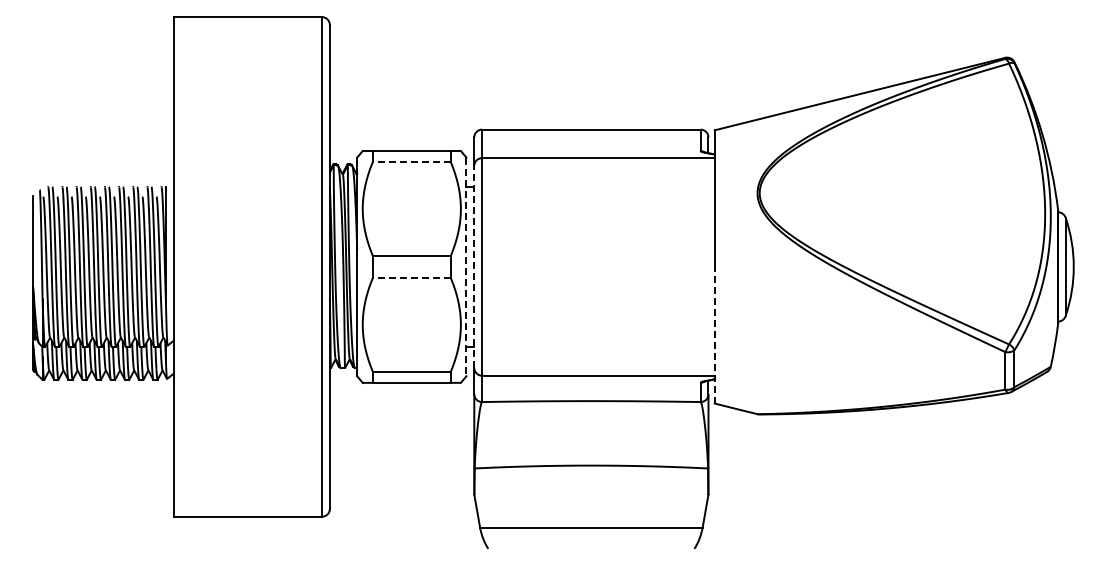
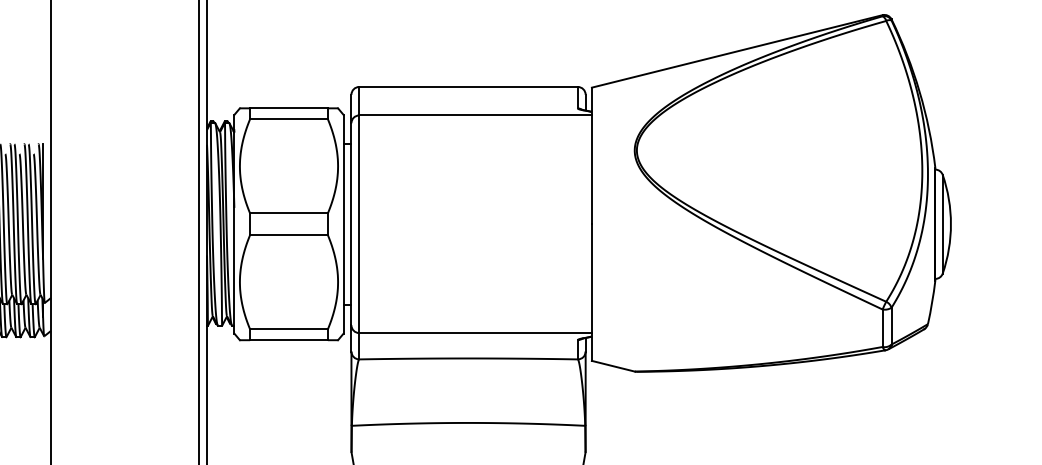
line: (411, 161) -> (288, 118), dashed -> solid
line: (474, 266) -> (351, 223), dashed -> solid
line: (466, 267) -> (343, 224), dashed -> solid
line: (411, 277) -> (288, 234), dashed -> solid
line: (714, 334) -> (591, 291), dashed -> solid

